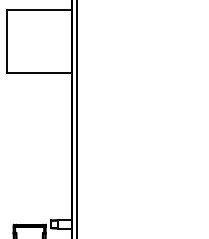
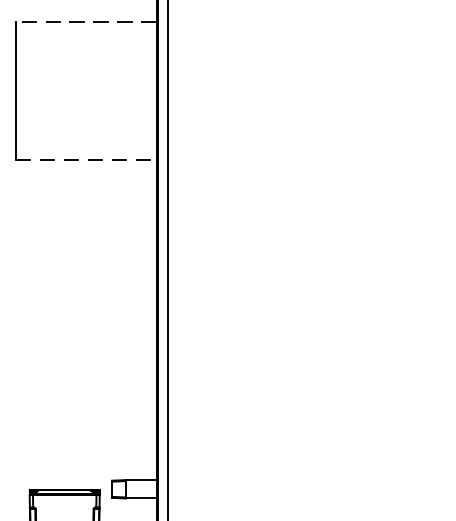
line: (38, 10) -> (84, 22), solid -> dashed
line: (39, 73) -> (86, 160), solid -> dashed

